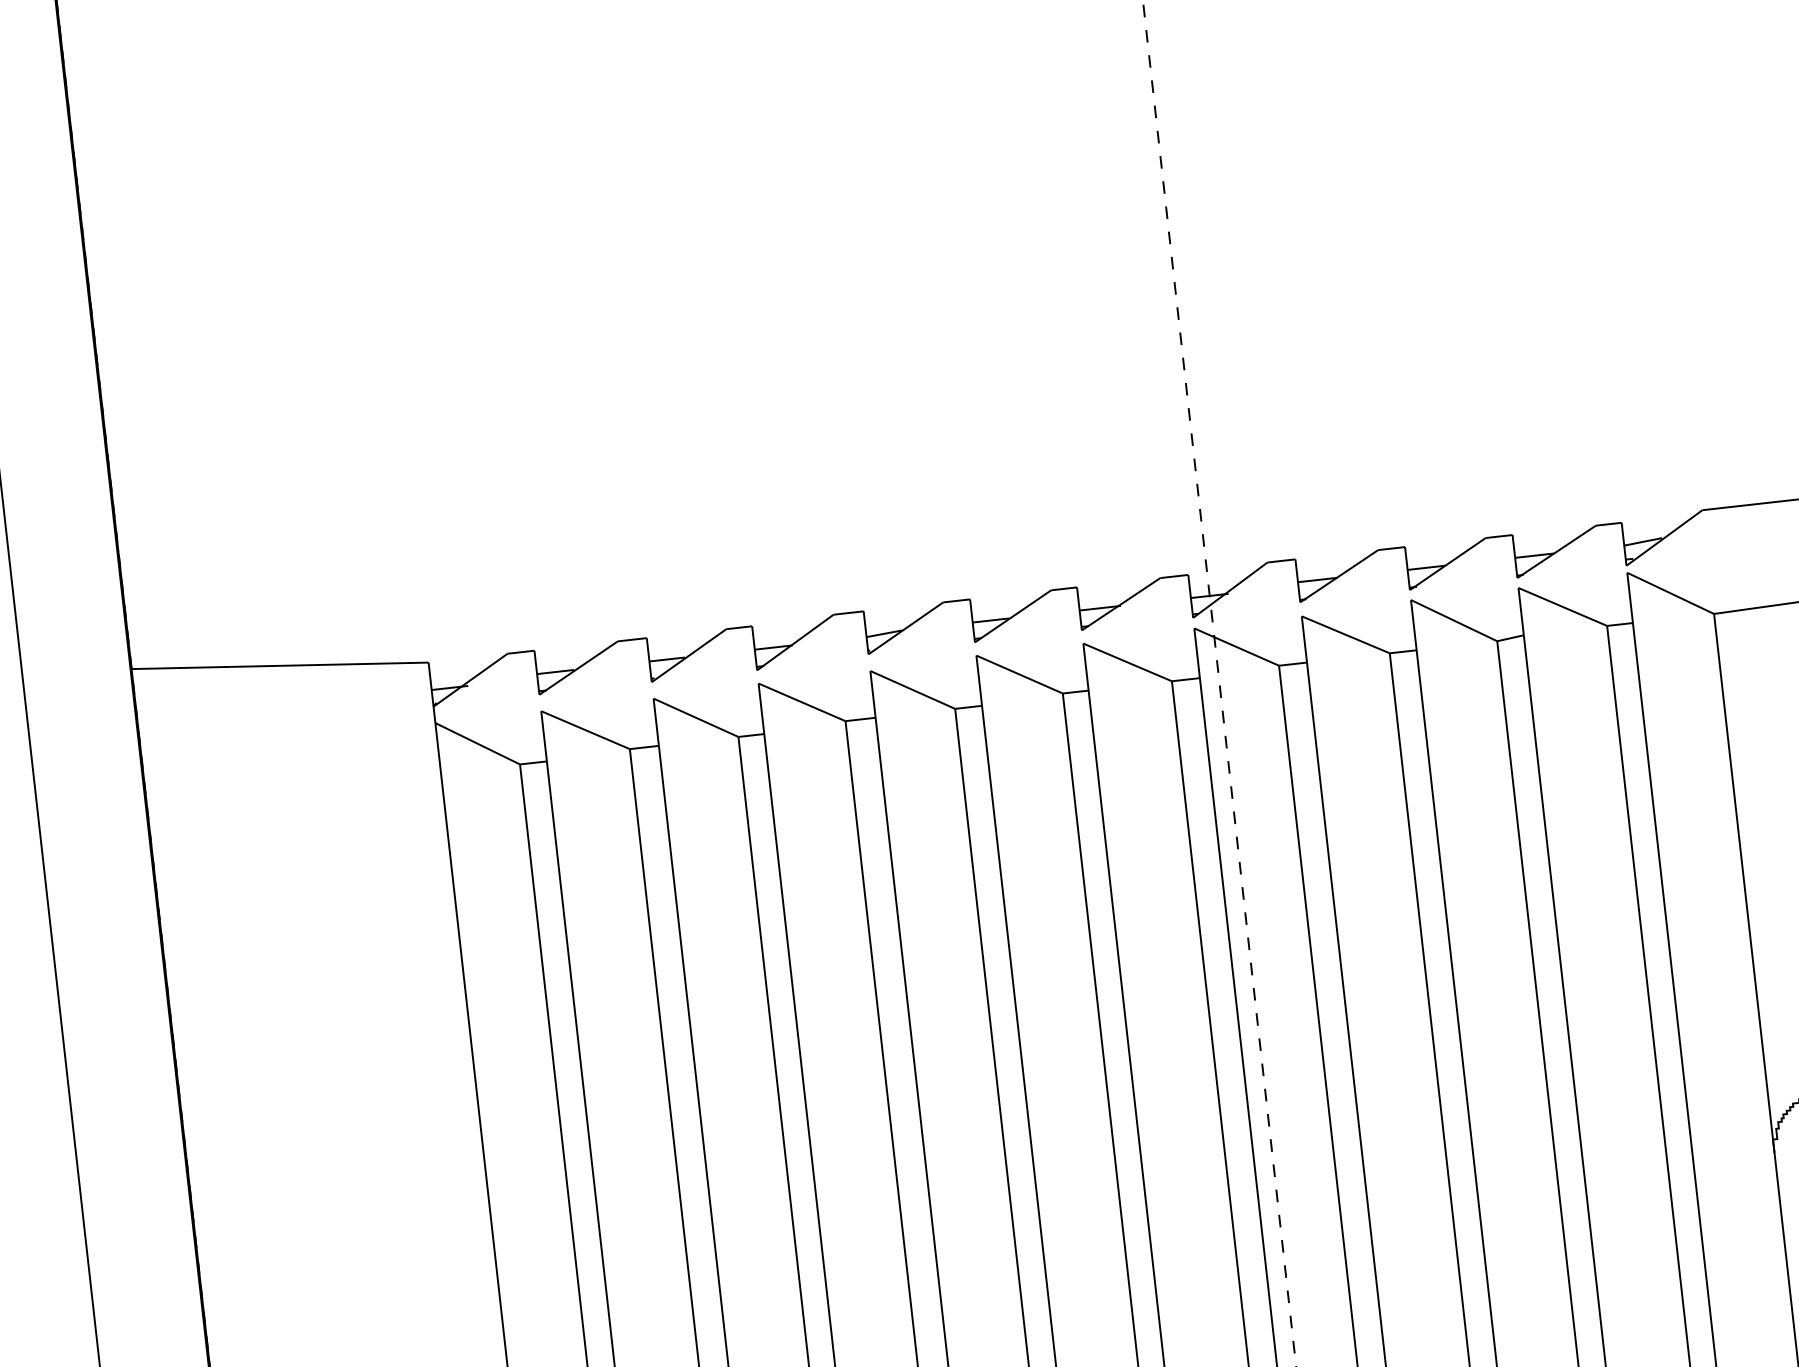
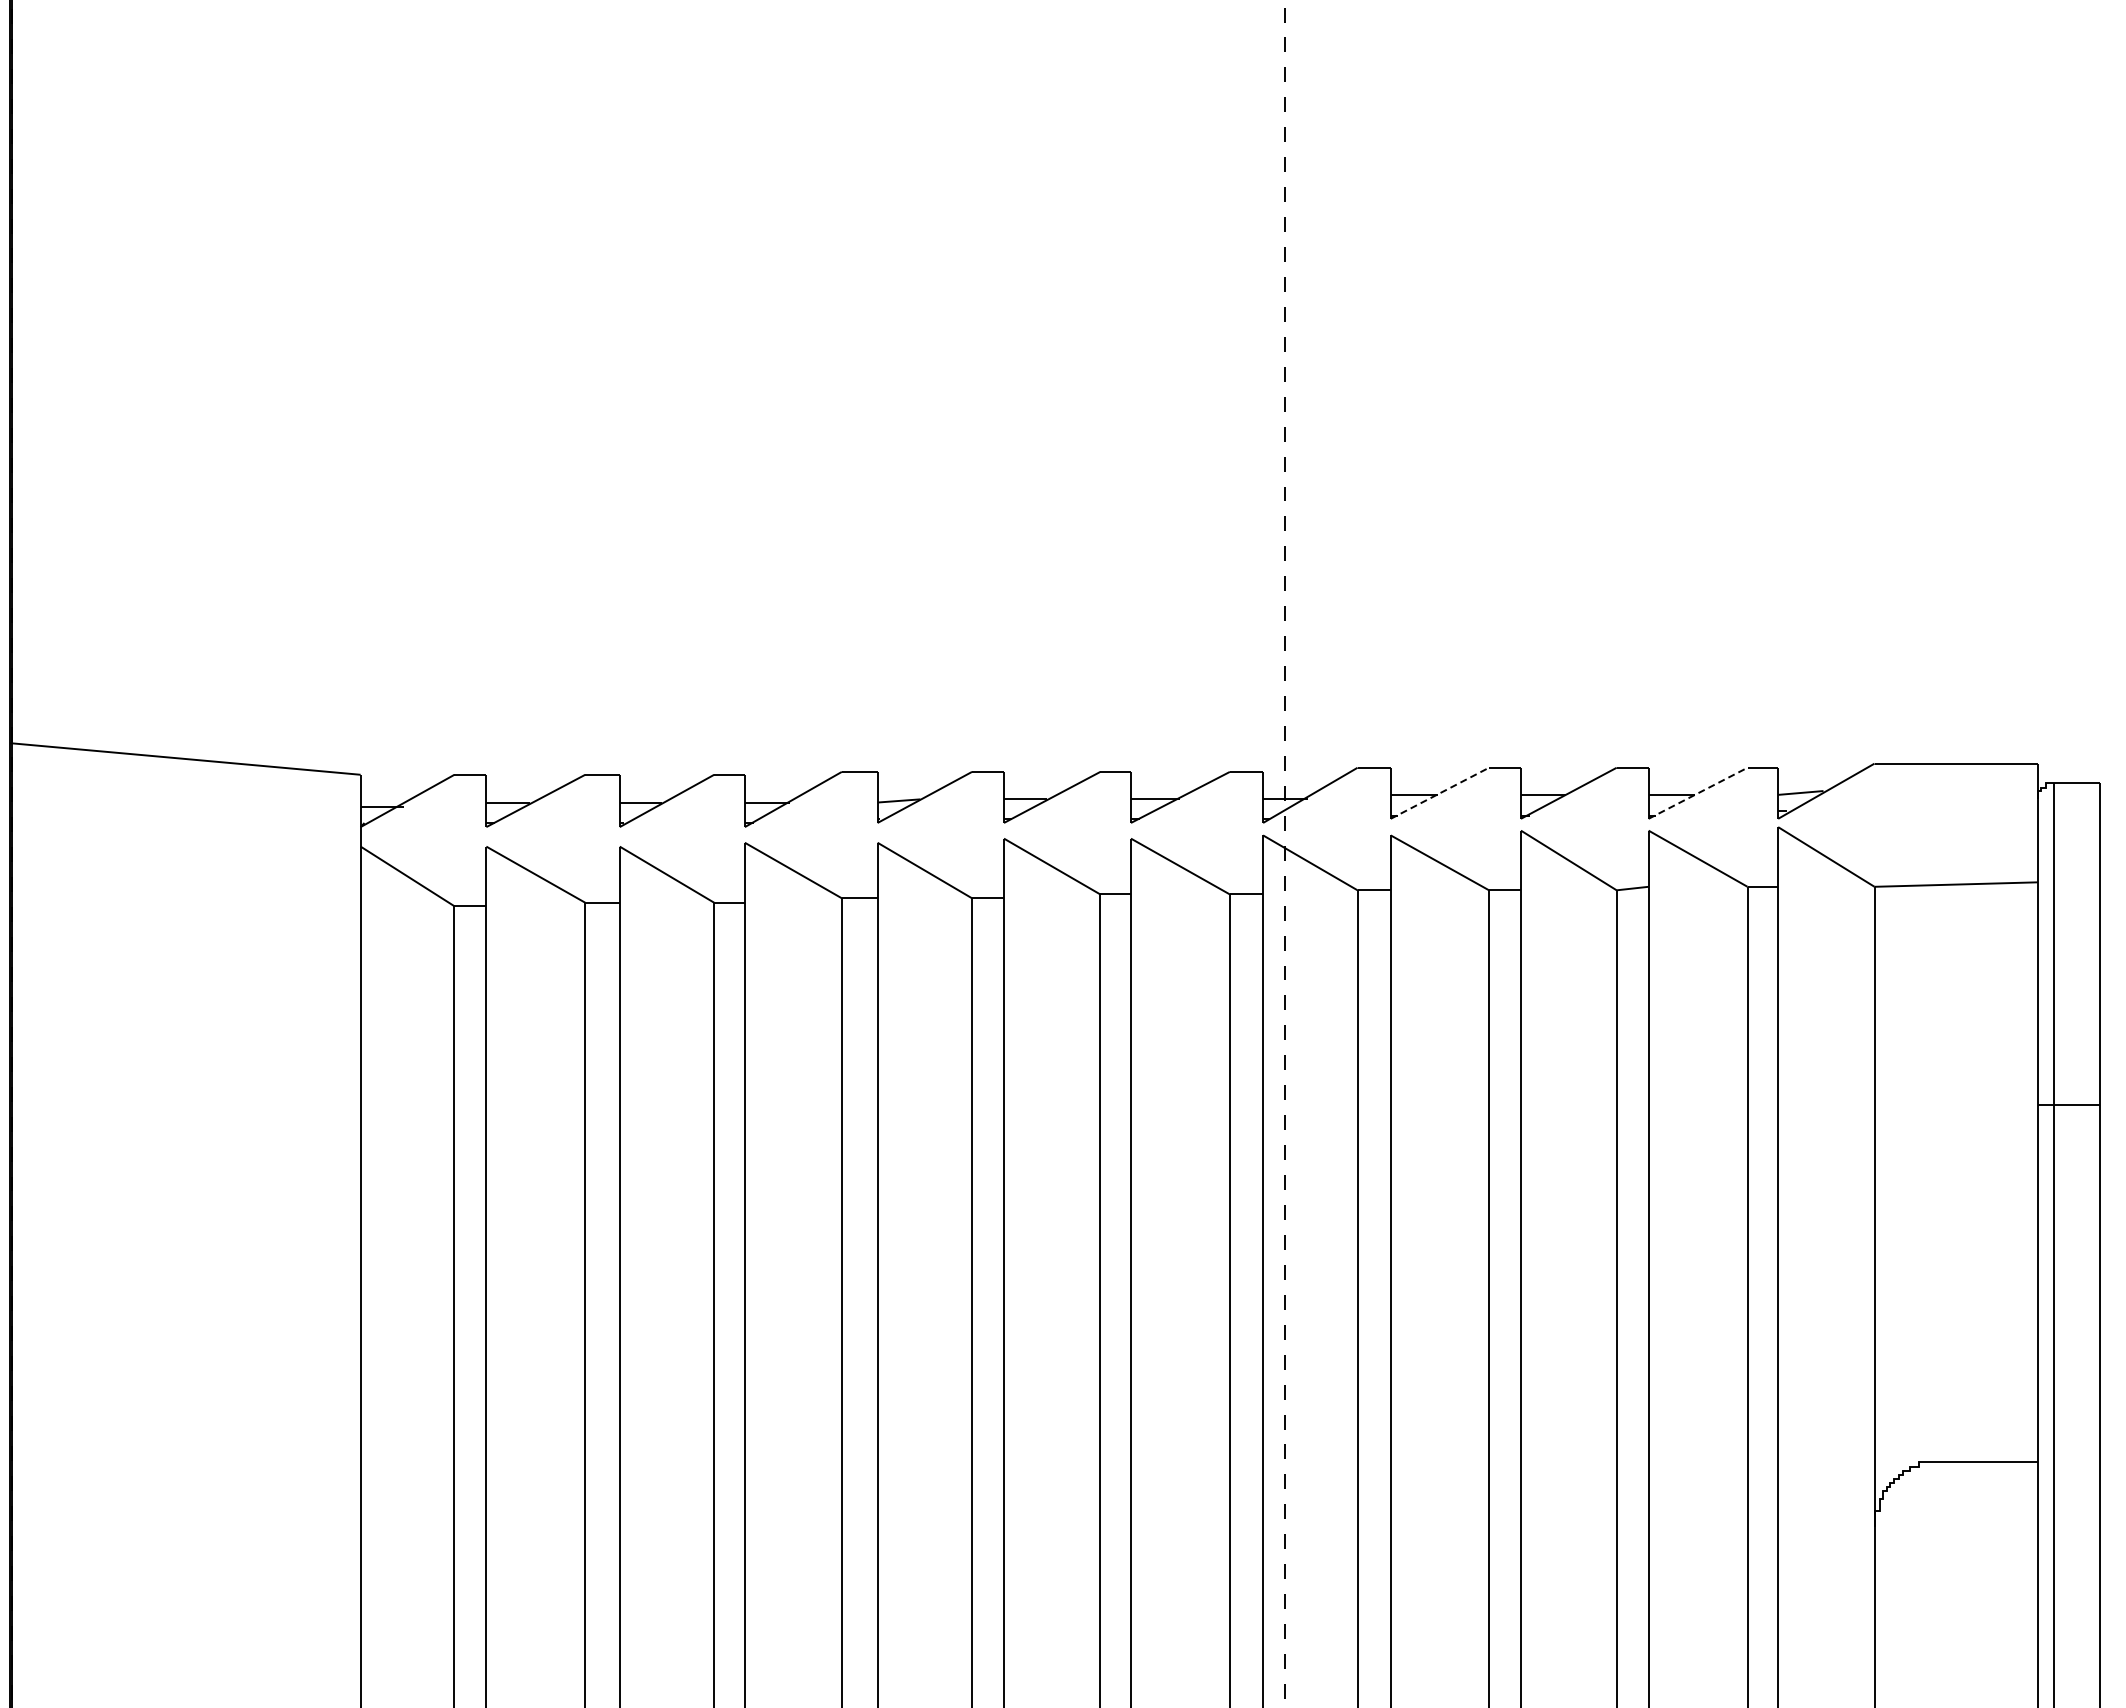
line: (1557, 551) -> (1698, 793), solid -> dashed
line: (1339, 576) -> (1440, 793), solid -> dashed

